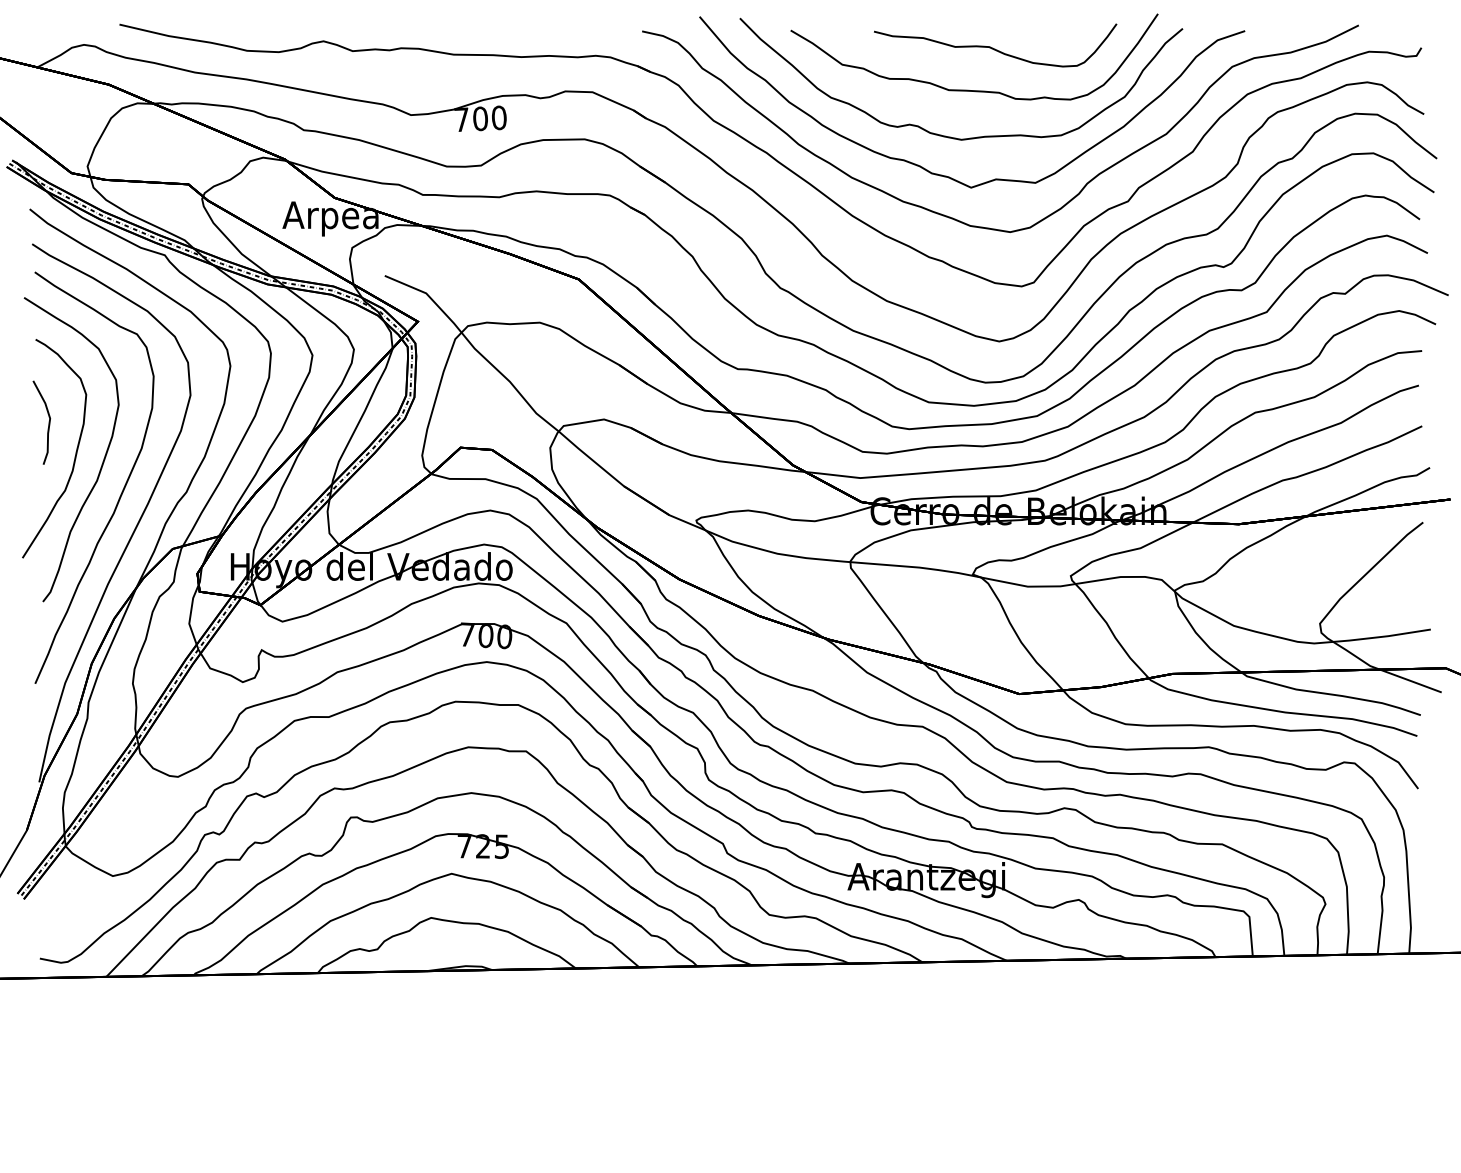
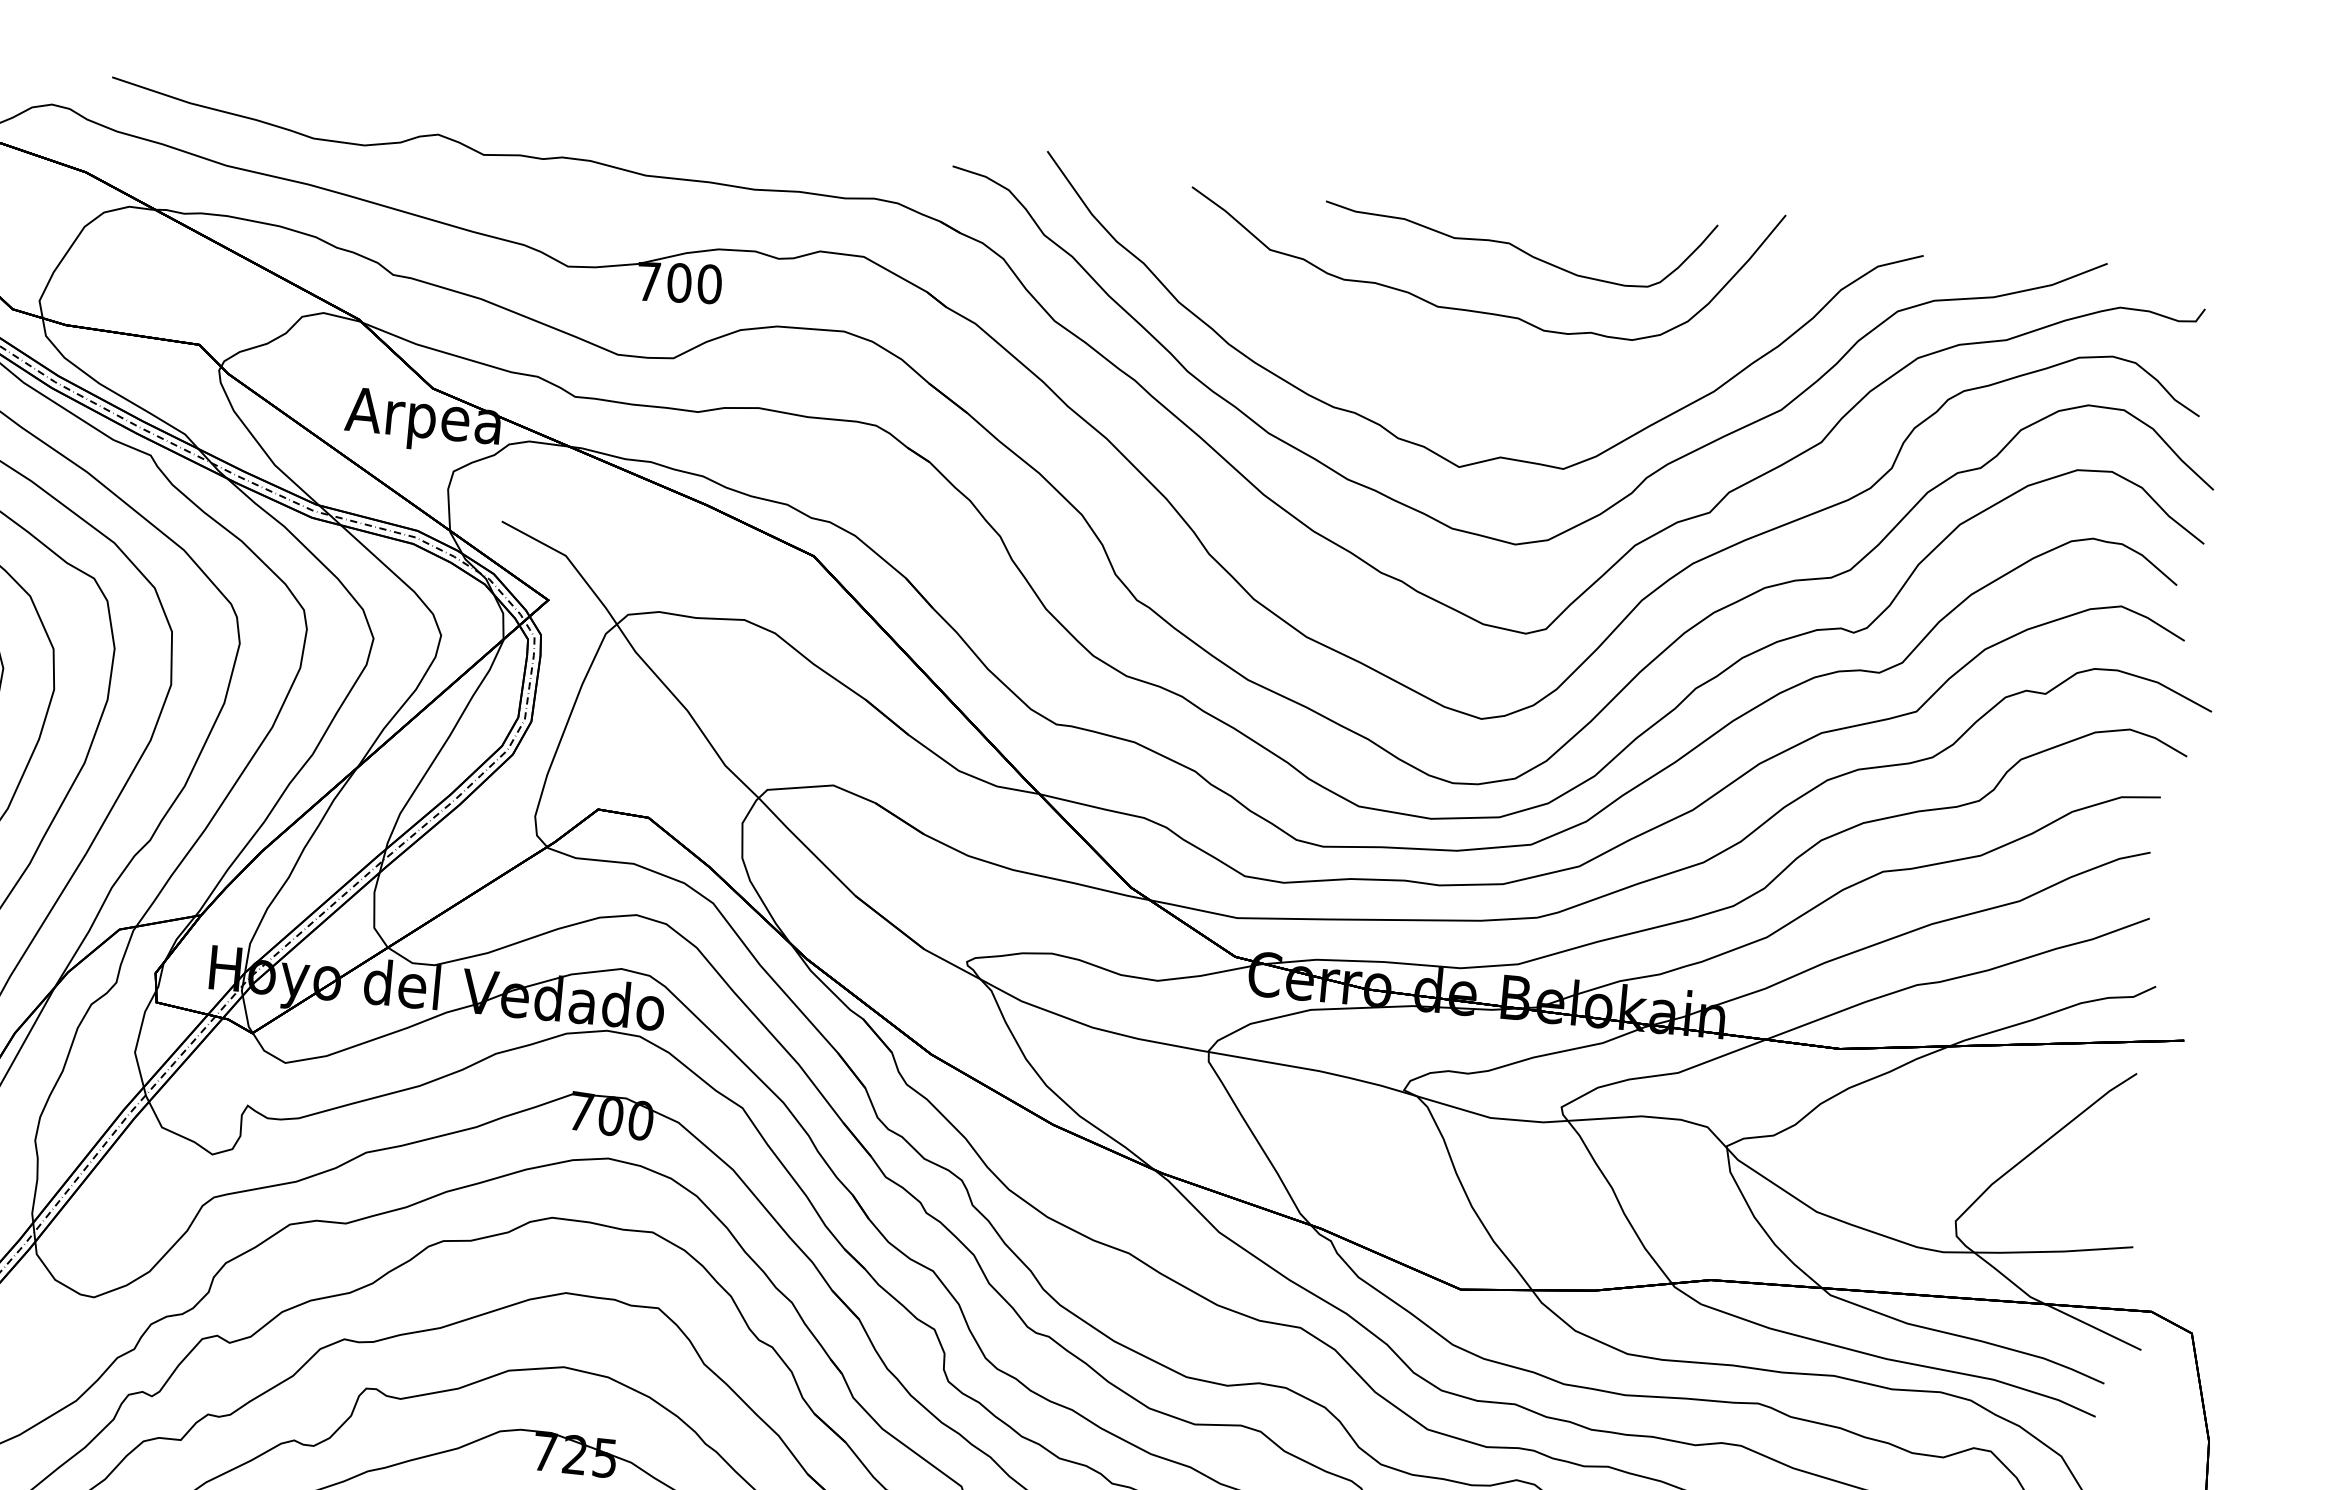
curve: (950, 136) -> (1433, 381), removed

